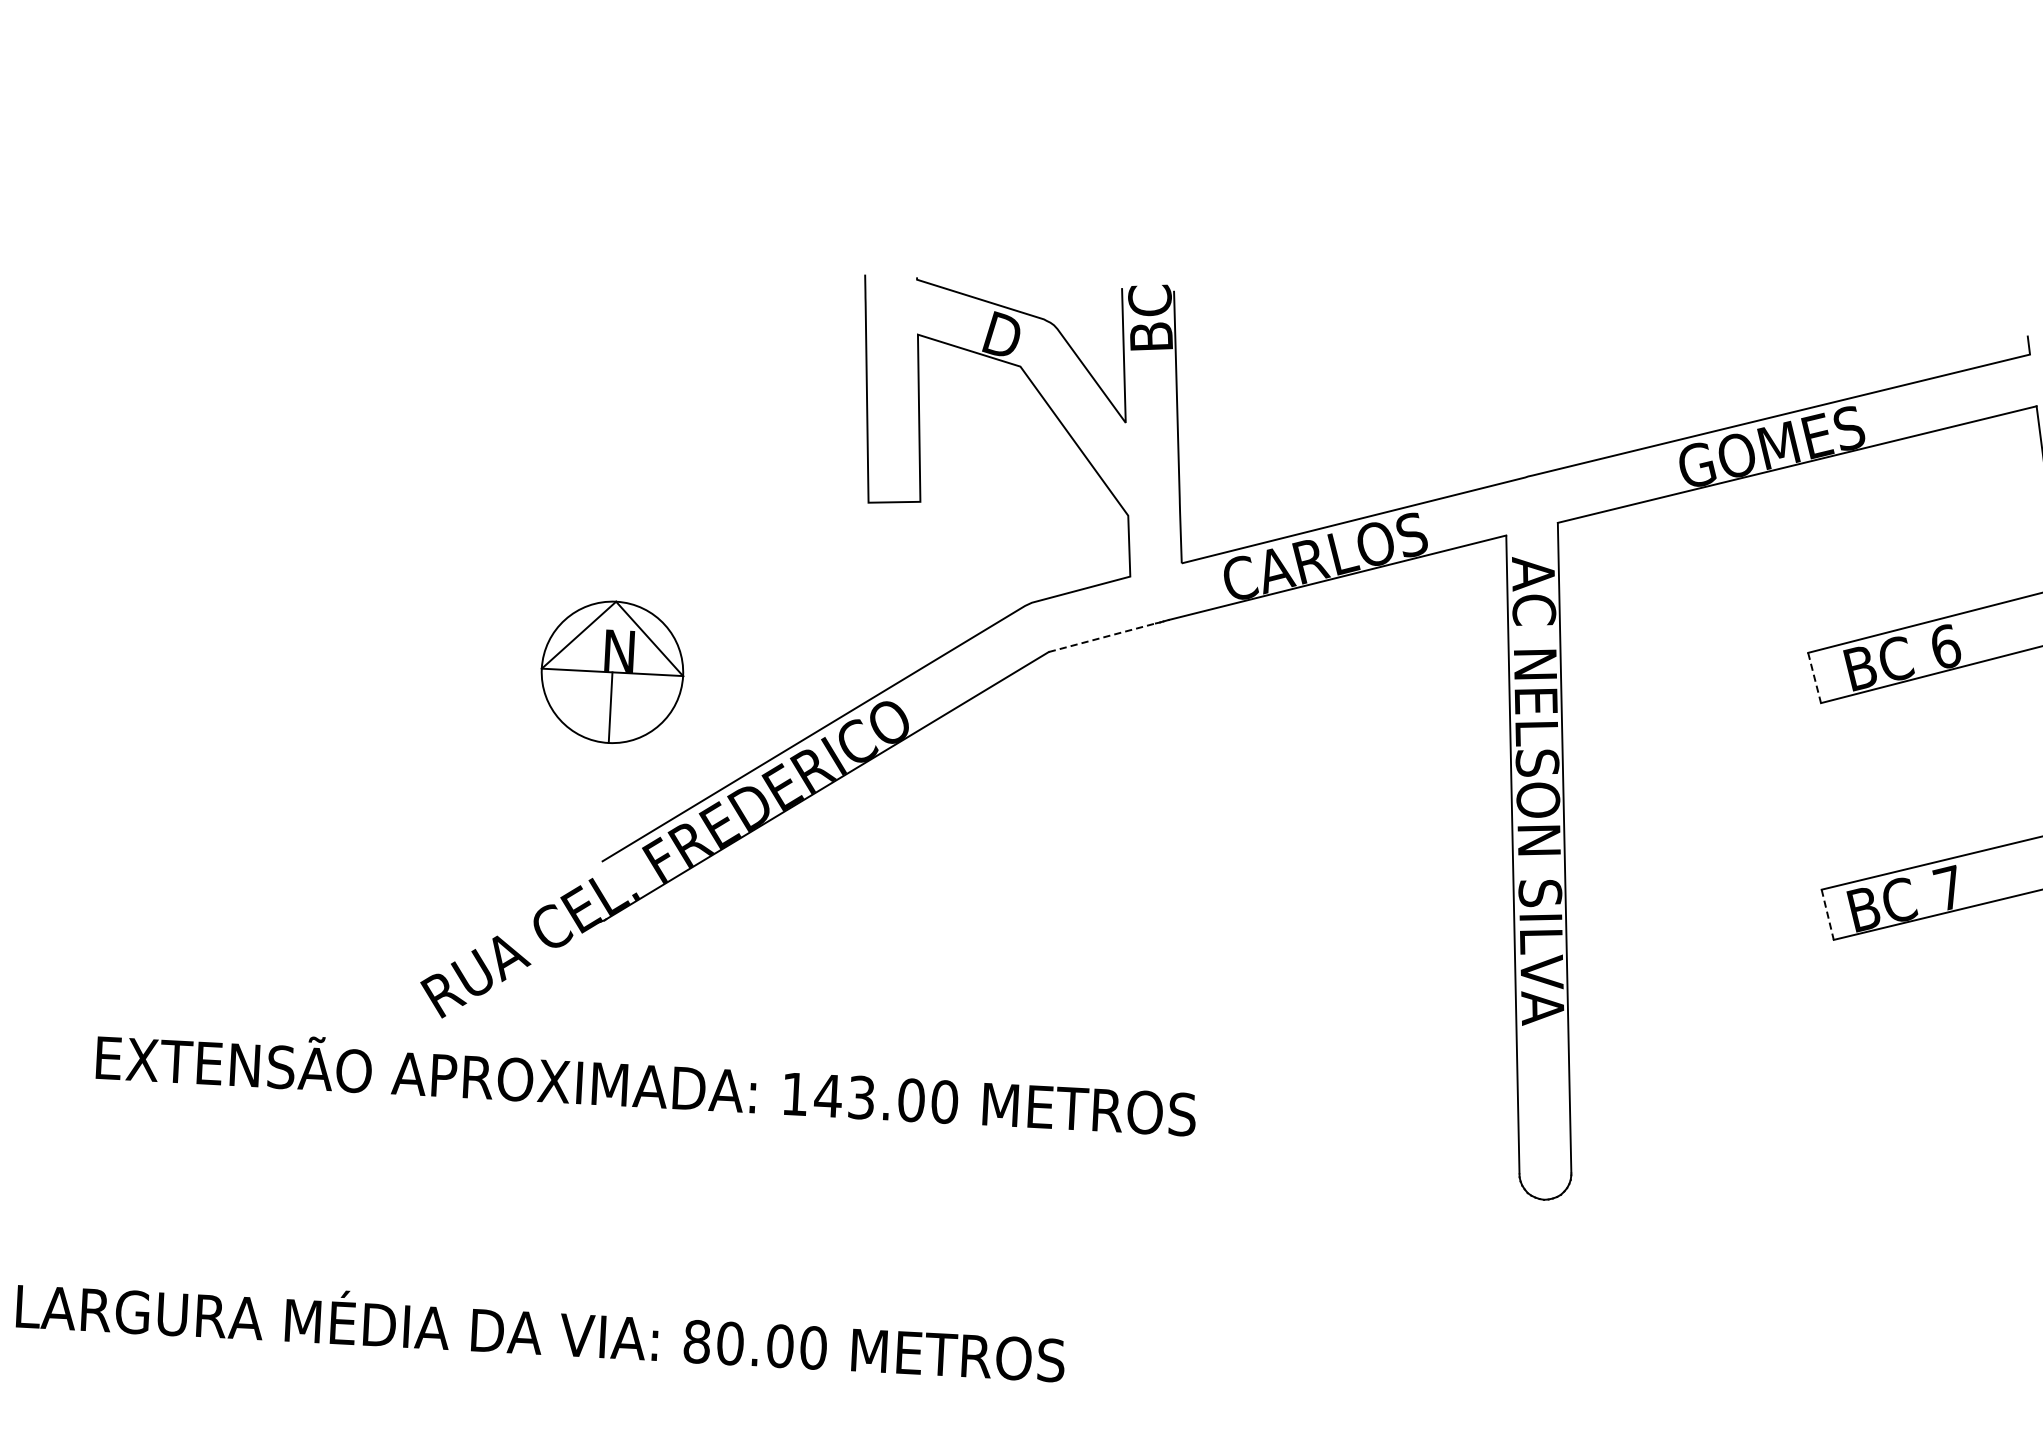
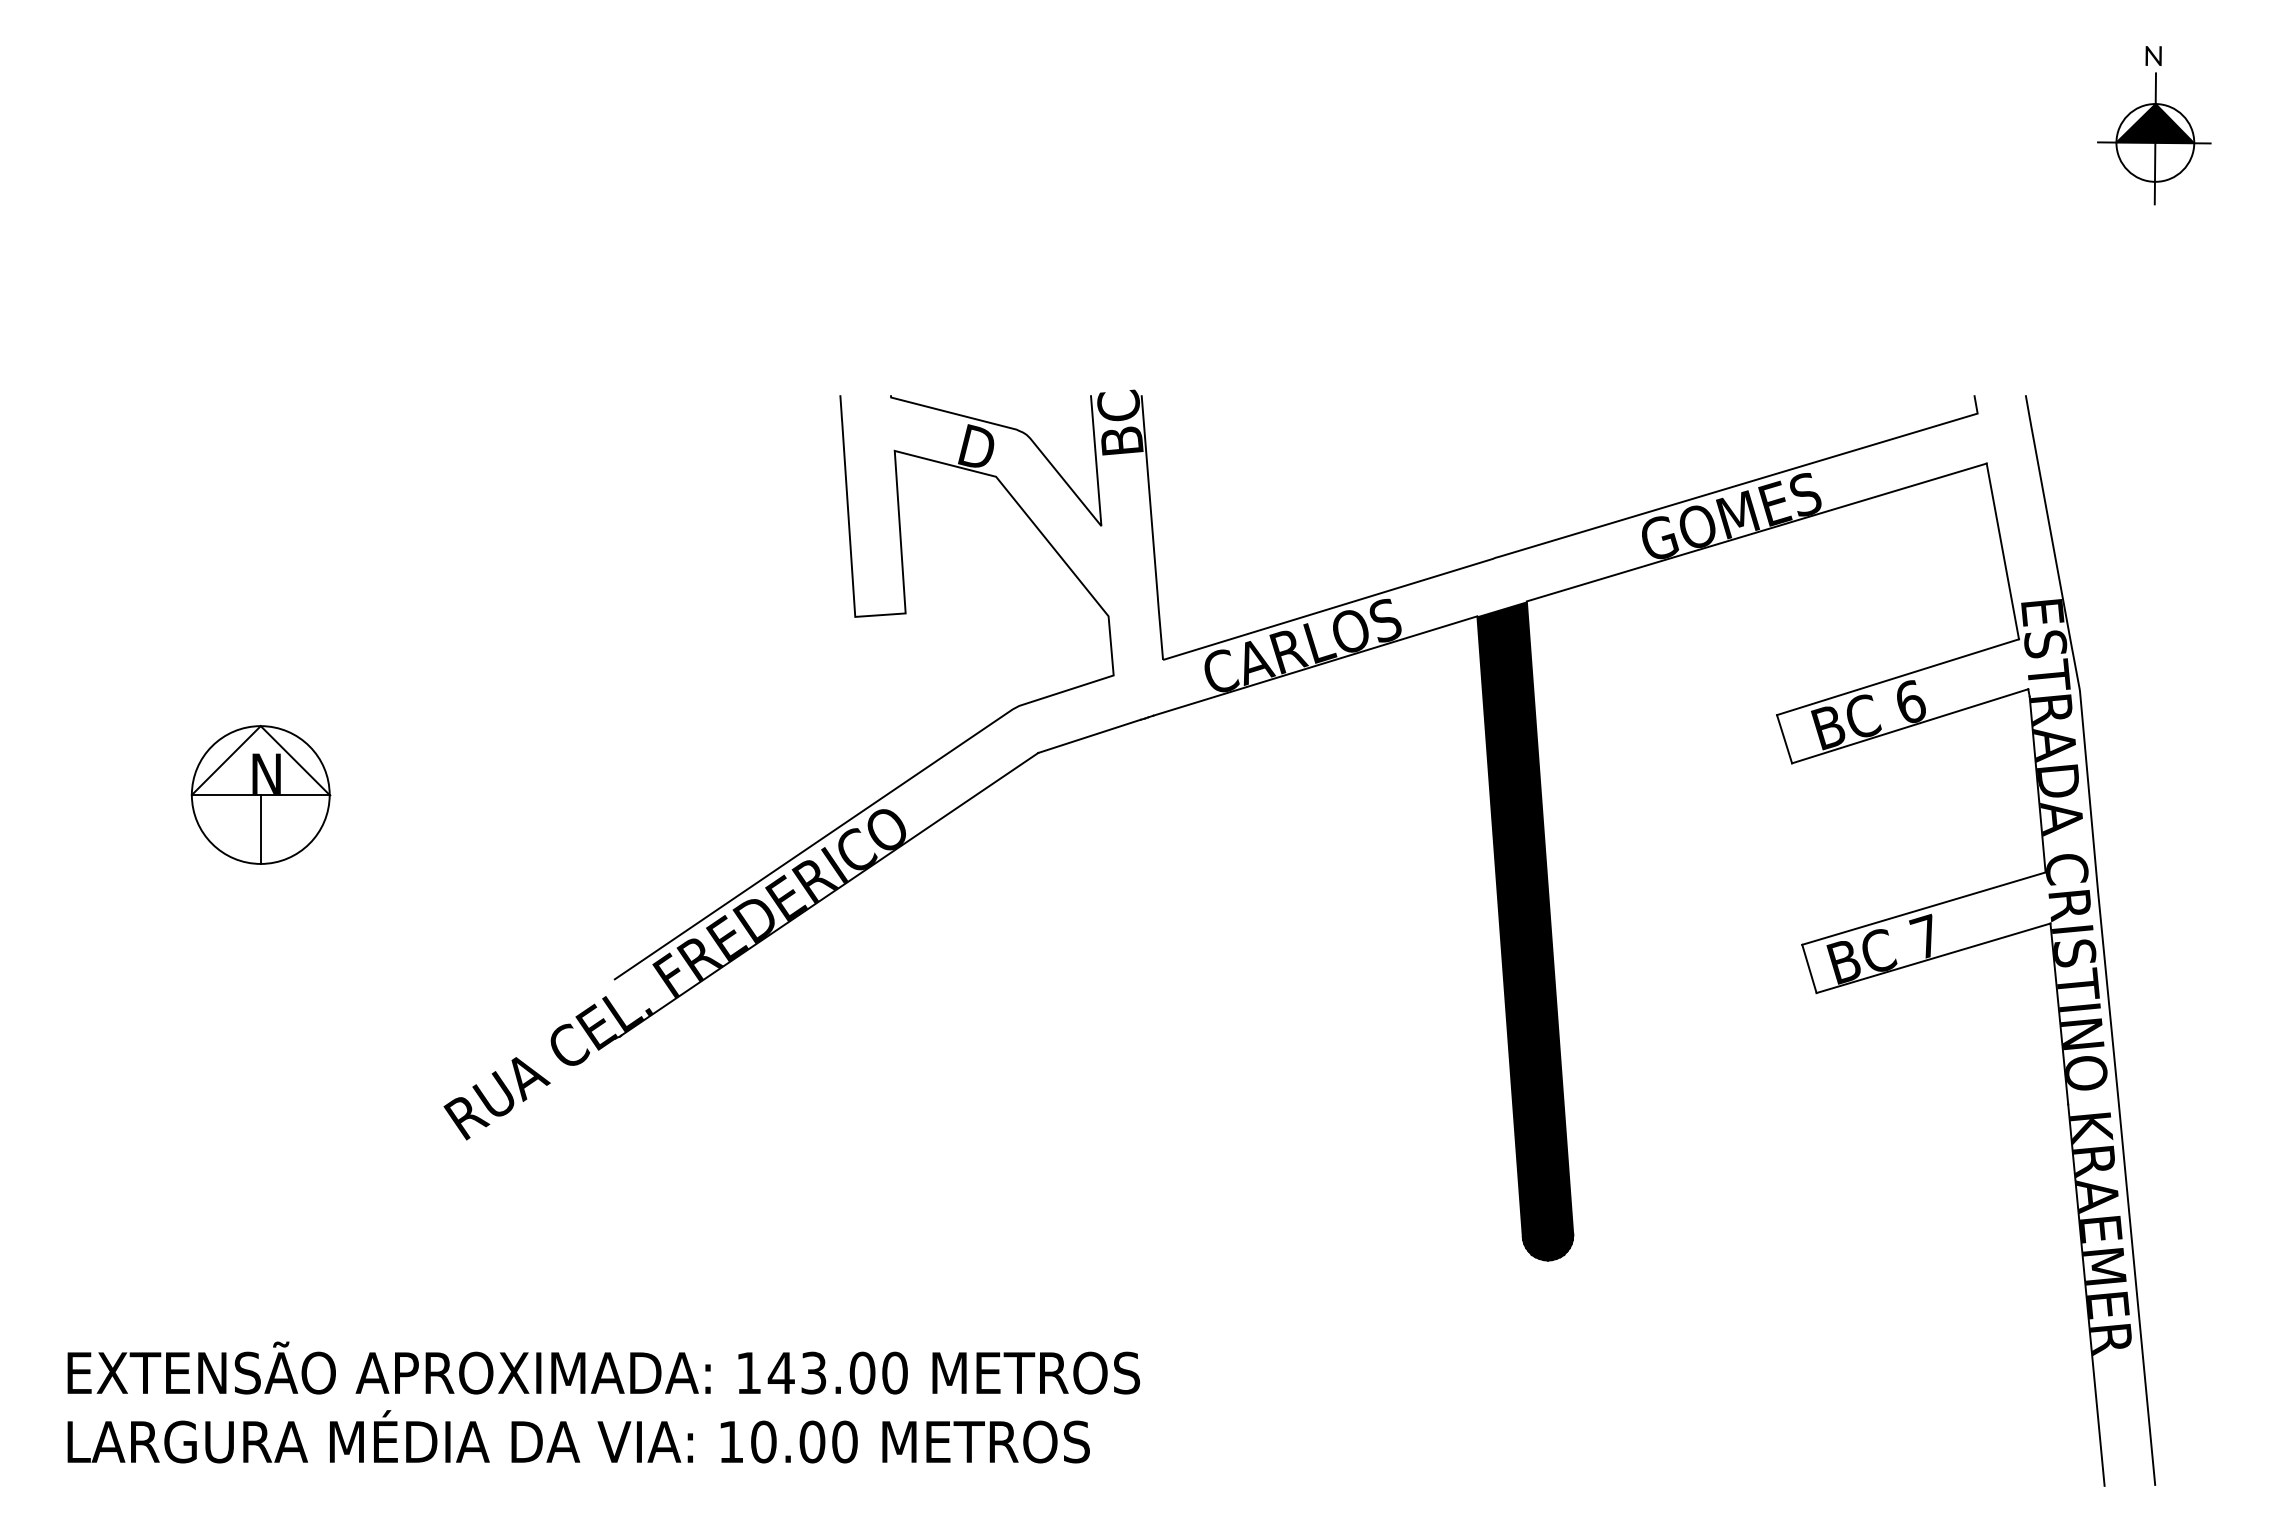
line: (1102, 637) -> (1089, 736), dashed -> solid
part: (612, 671) -> (260, 794), moved
line: (1814, 678) -> (1784, 739), dashed -> solid
fill: (1538, 860) -> (1525, 930), added
line: (1827, 915) -> (1809, 969), dashed -> solid
text: (646, 1080) -> (603, 1367), moved
text: (697, 1341) -> (731, 1441), 80.00 -> 10.00

